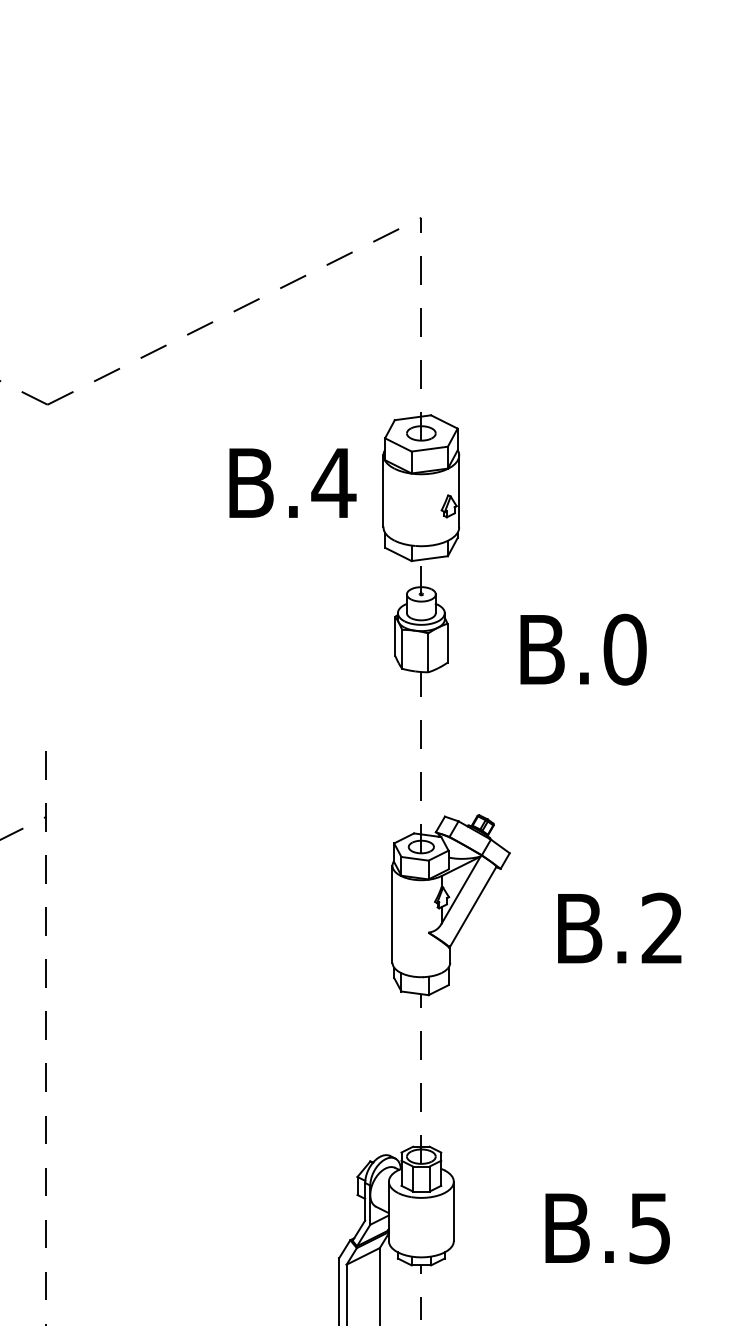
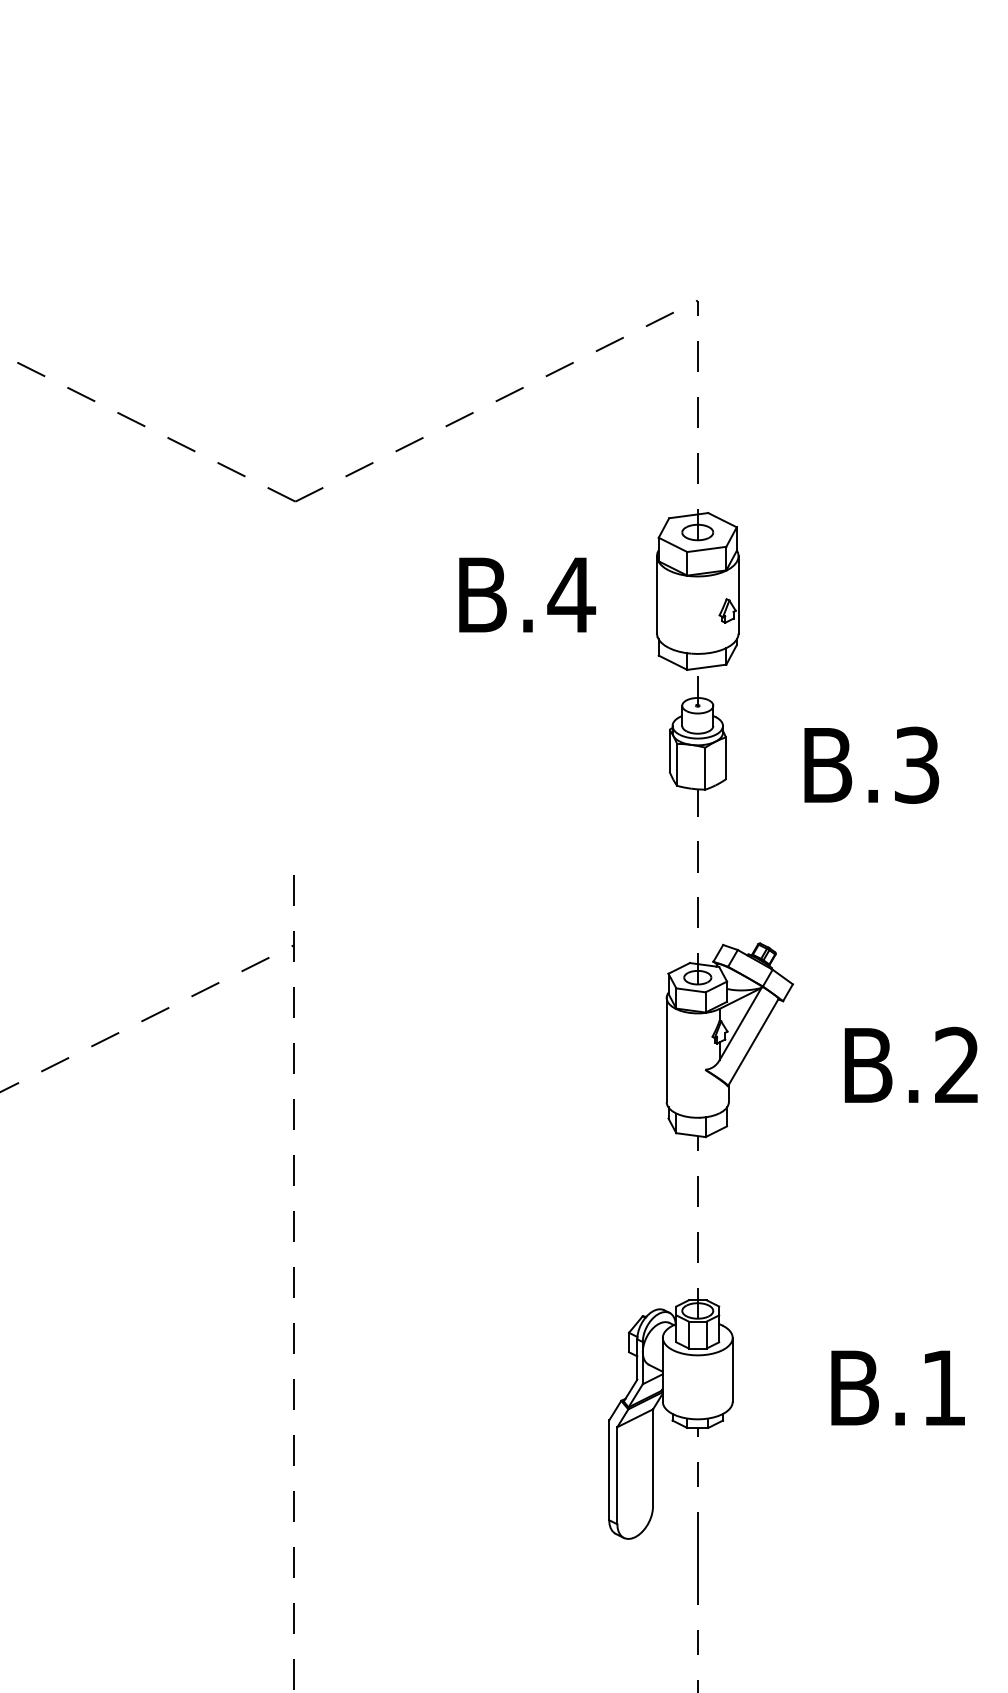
text: (292, 482) -> (527, 594), moved
text: (625, 648) -> (917, 764), B.0 -> B.3
text: (649, 1228) -> (943, 1388), B.5 -> B.1

